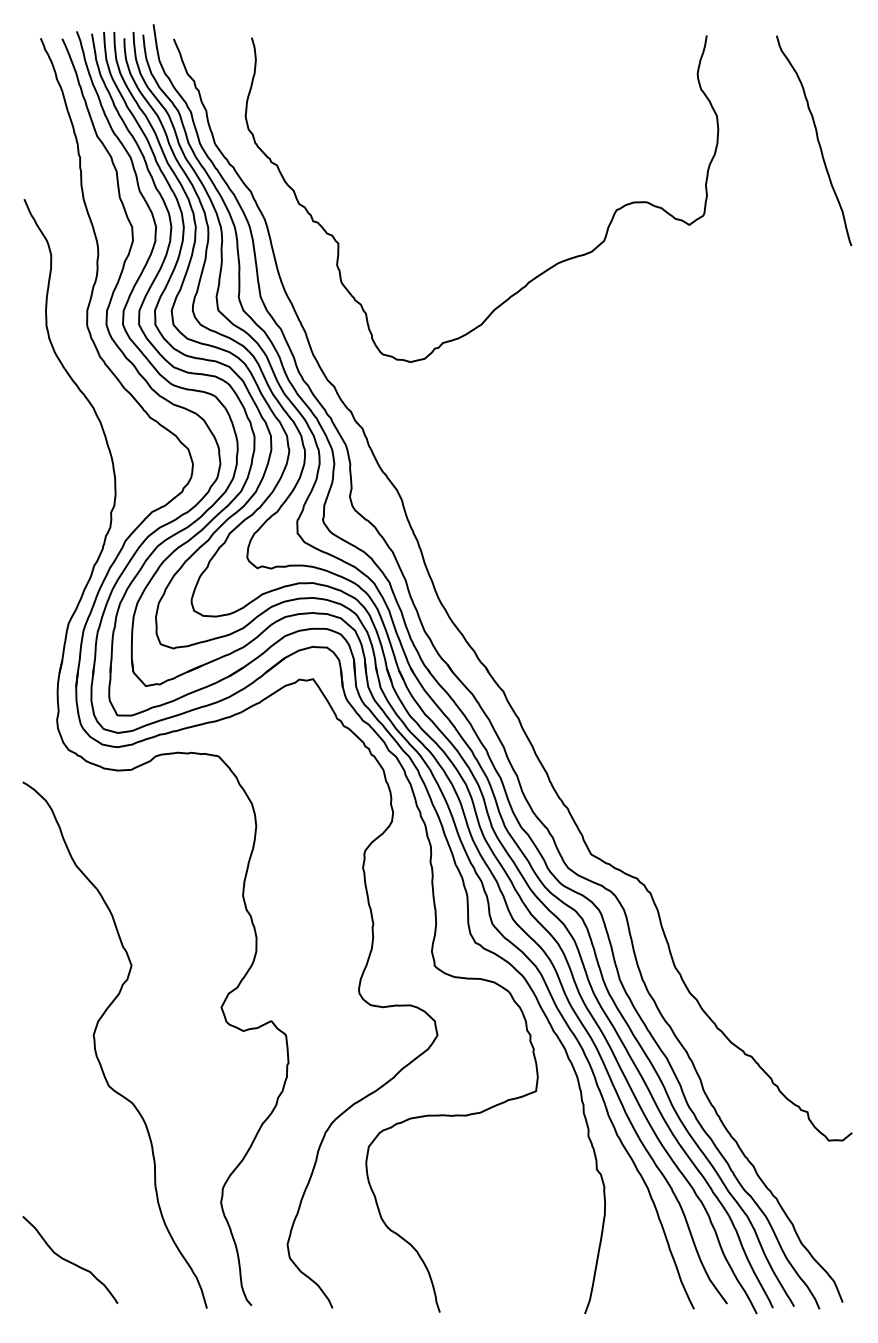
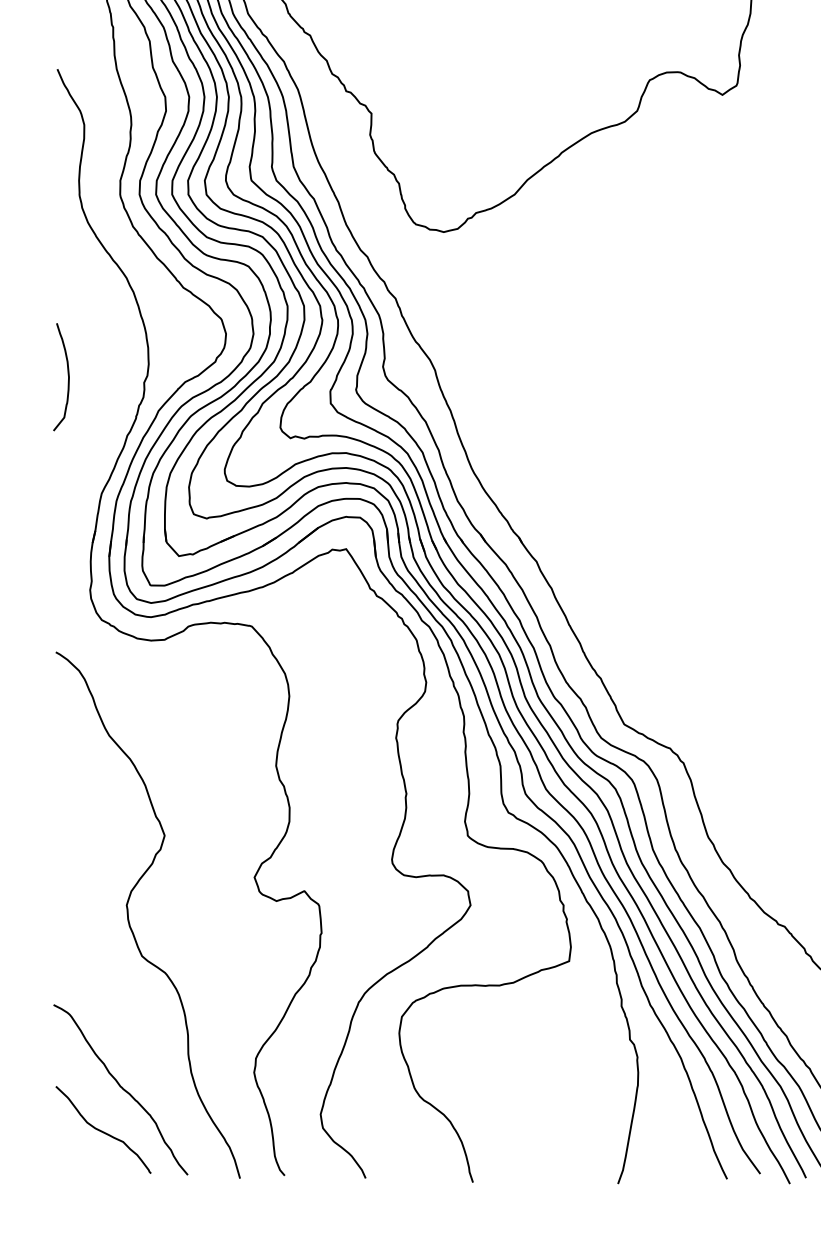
curve: (34, 506) -> (67, 376), added
curve: (88, 1218) -> (121, 1088), added

